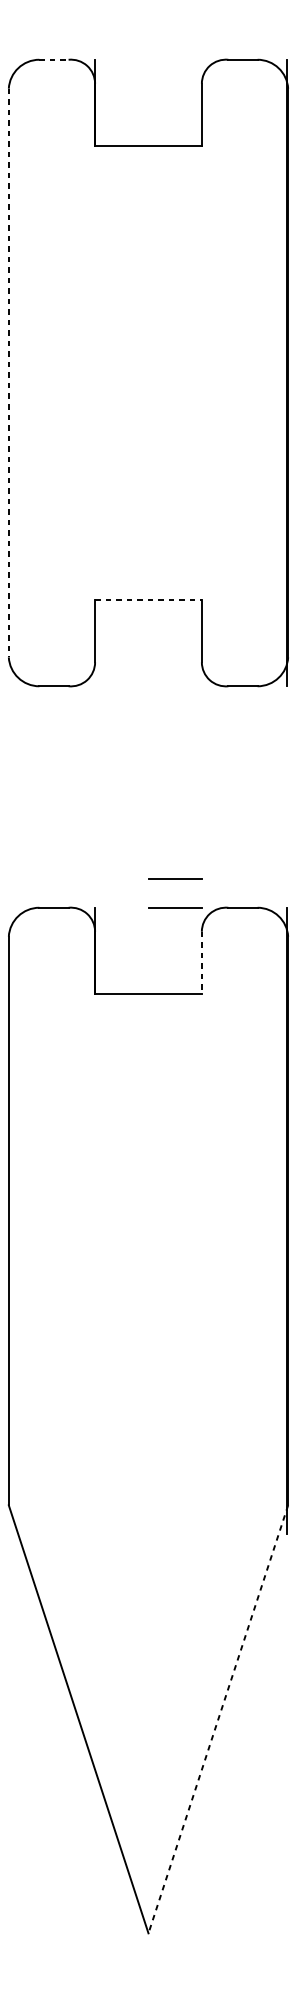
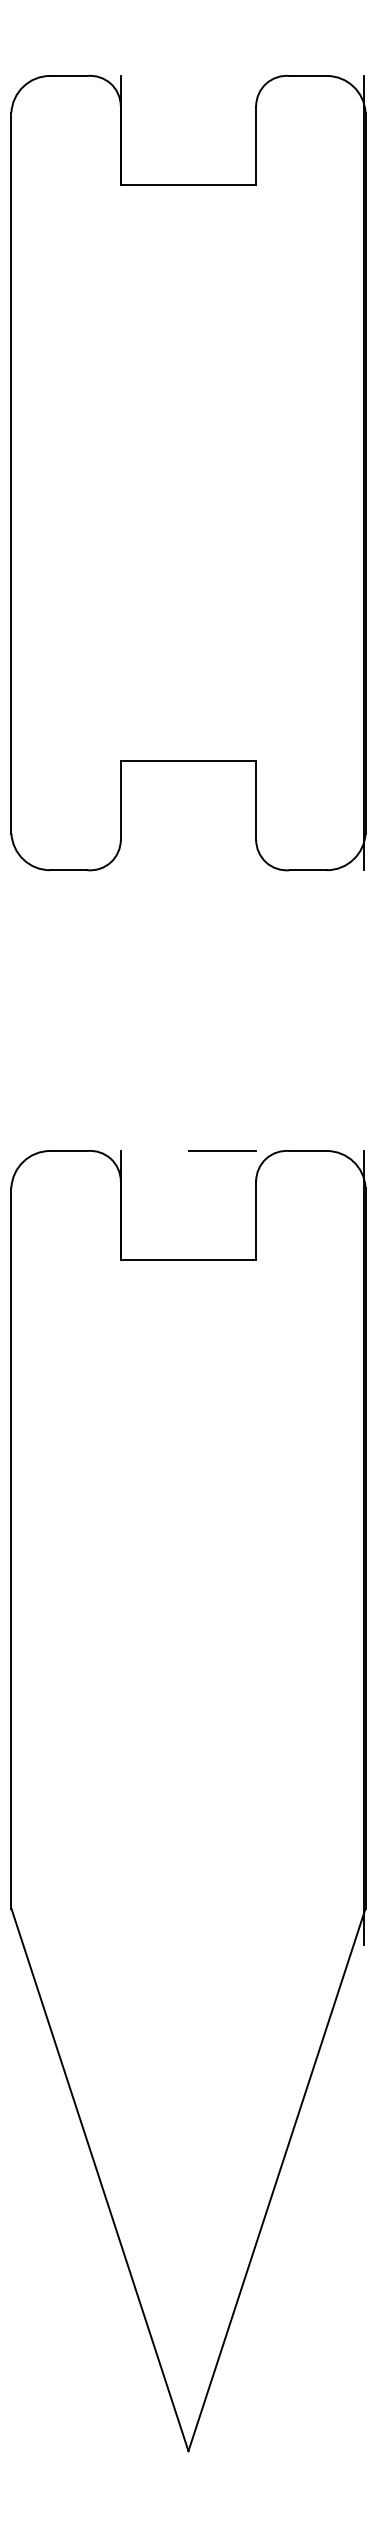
line: (54, 59) -> (69, 75), dashed -> solid
line: (8, 373) -> (11, 473), dashed -> solid
line: (148, 600) -> (188, 761), dashed -> solid
line: (175, 878) -> (222, 1113), removed
line: (202, 963) -> (256, 1221), dashed -> solid
line: (217, 1719) -> (276, 2180), dashed -> solid

